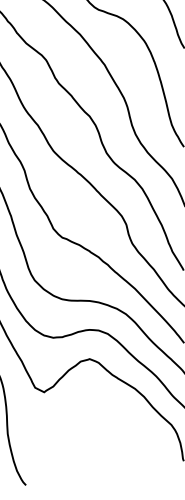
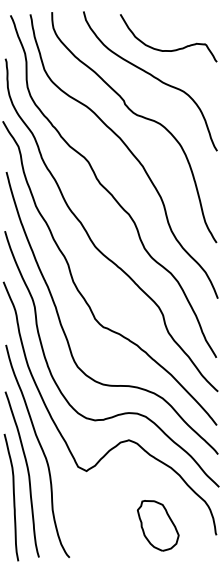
part: (121, 450) -> (158, 525), added

